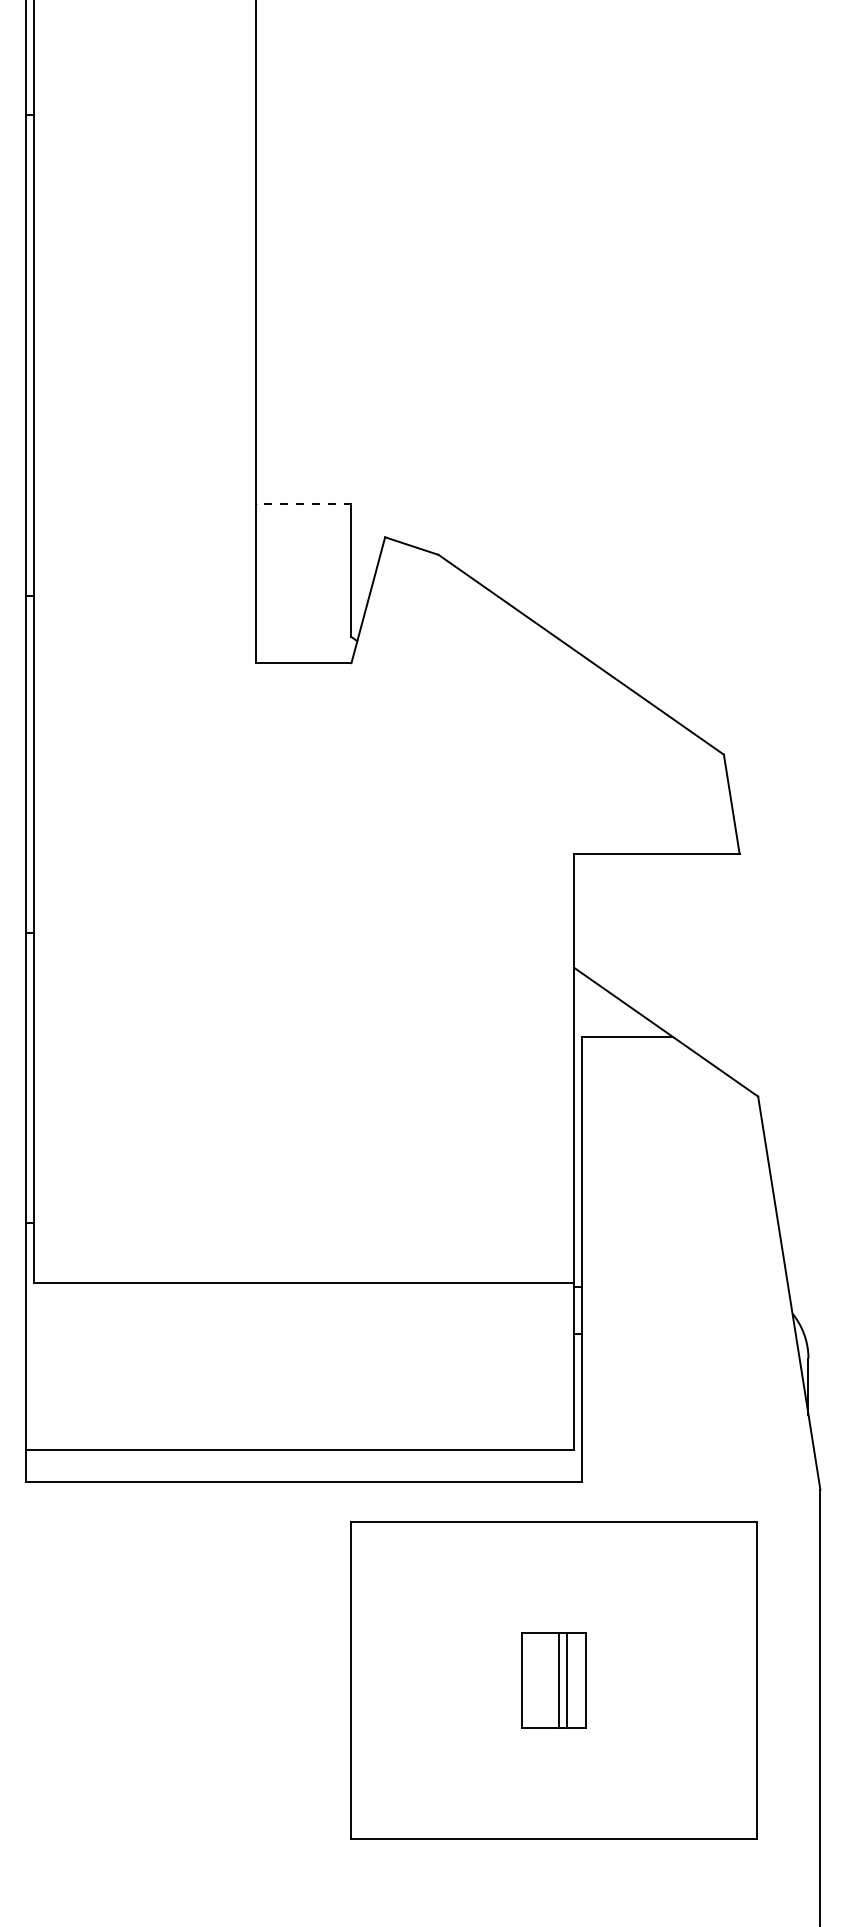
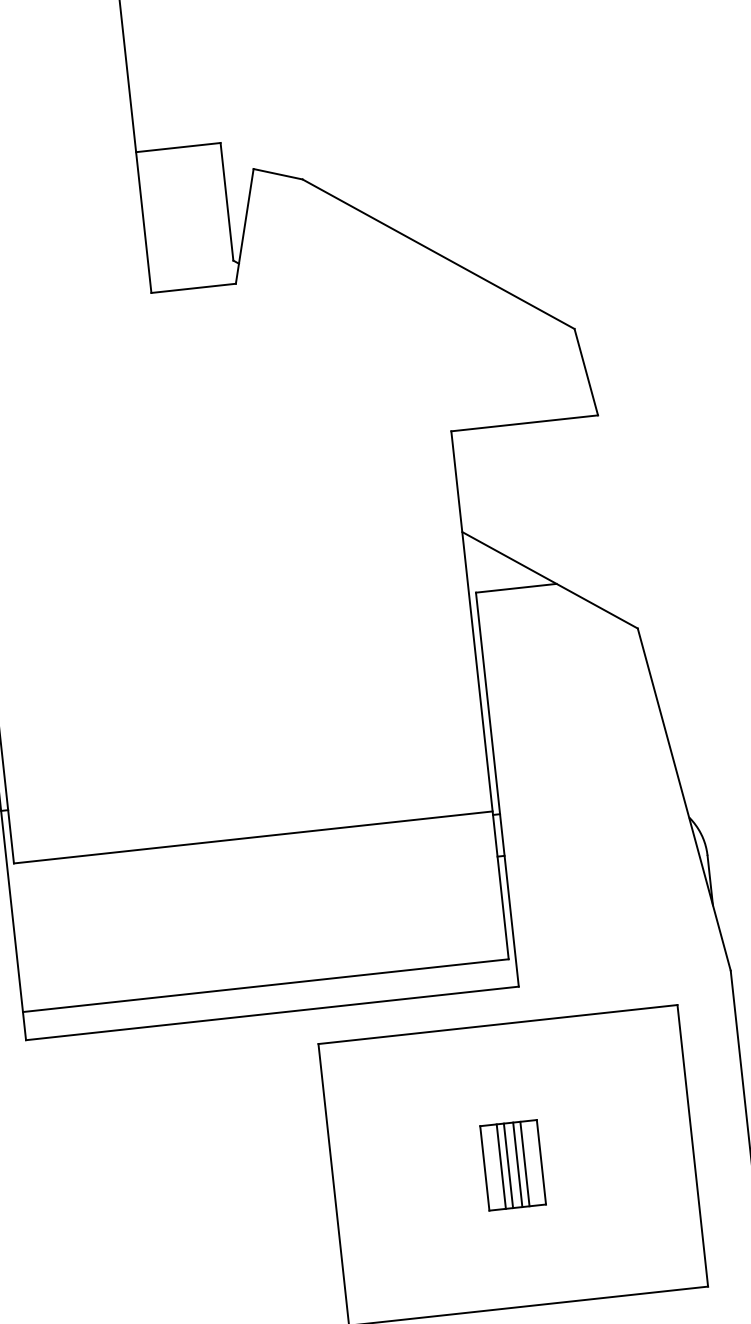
line: (303, 504) -> (178, 147), dashed -> solid
line: (540, 1680) -> (501, 1166), added
line: (548, 1680) -> (508, 1165), added

